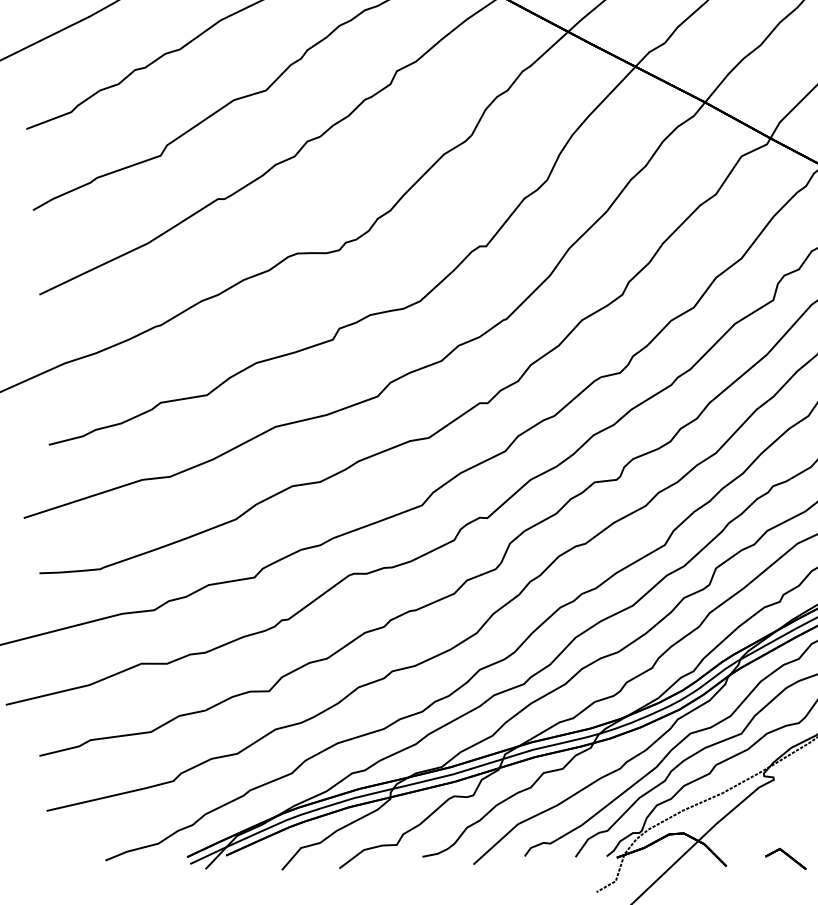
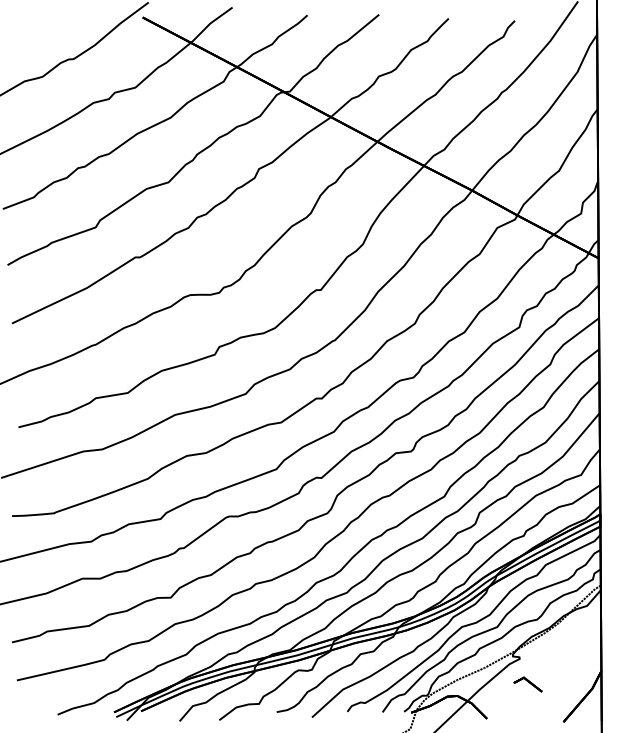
part: (785, 858) -> (527, 684), moved

